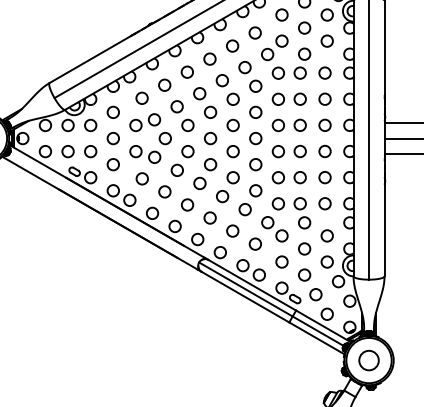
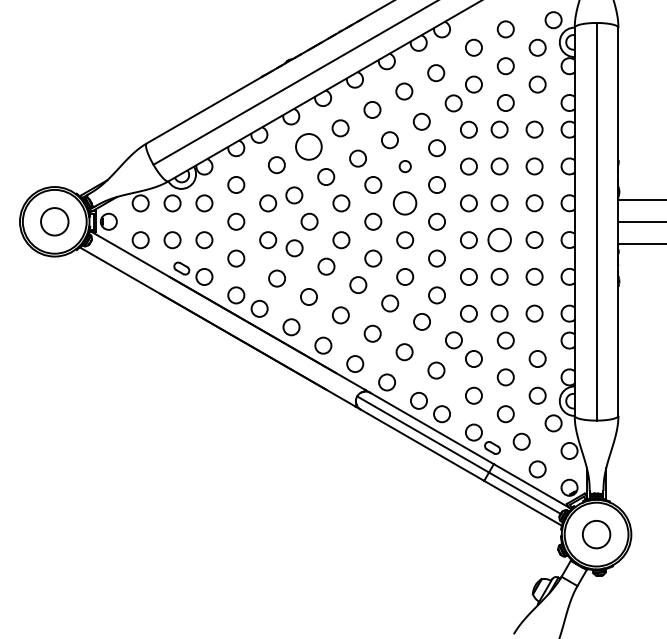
circle: (164, 85) -> (308, 146), size x1.6
circle: (233, 99) -> (405, 166), size x0.7
circle: (233, 125) -> (405, 203), size x1.4
circle: (300, 151) -> (499, 239), size x1.4

